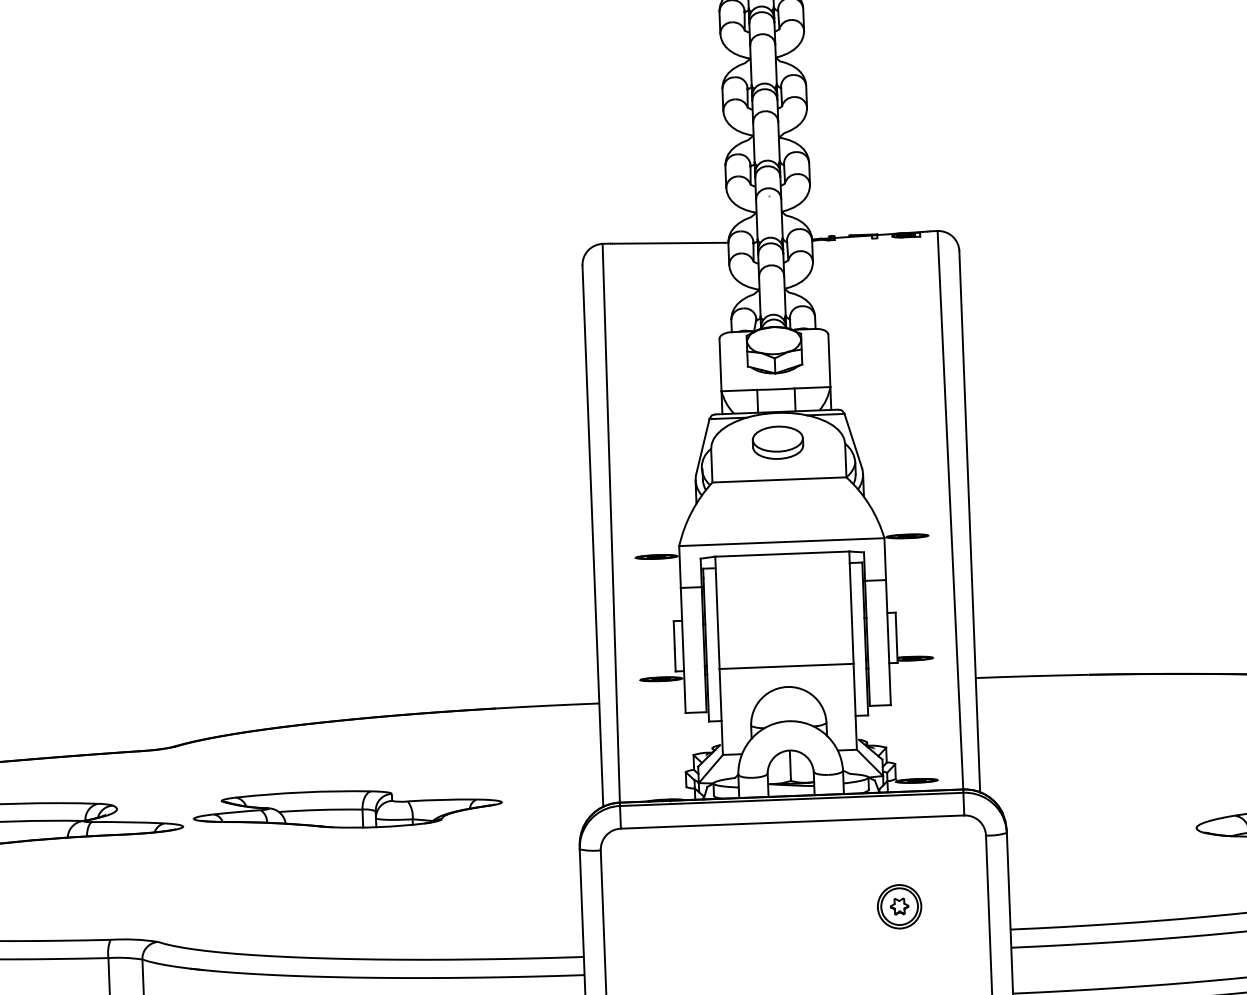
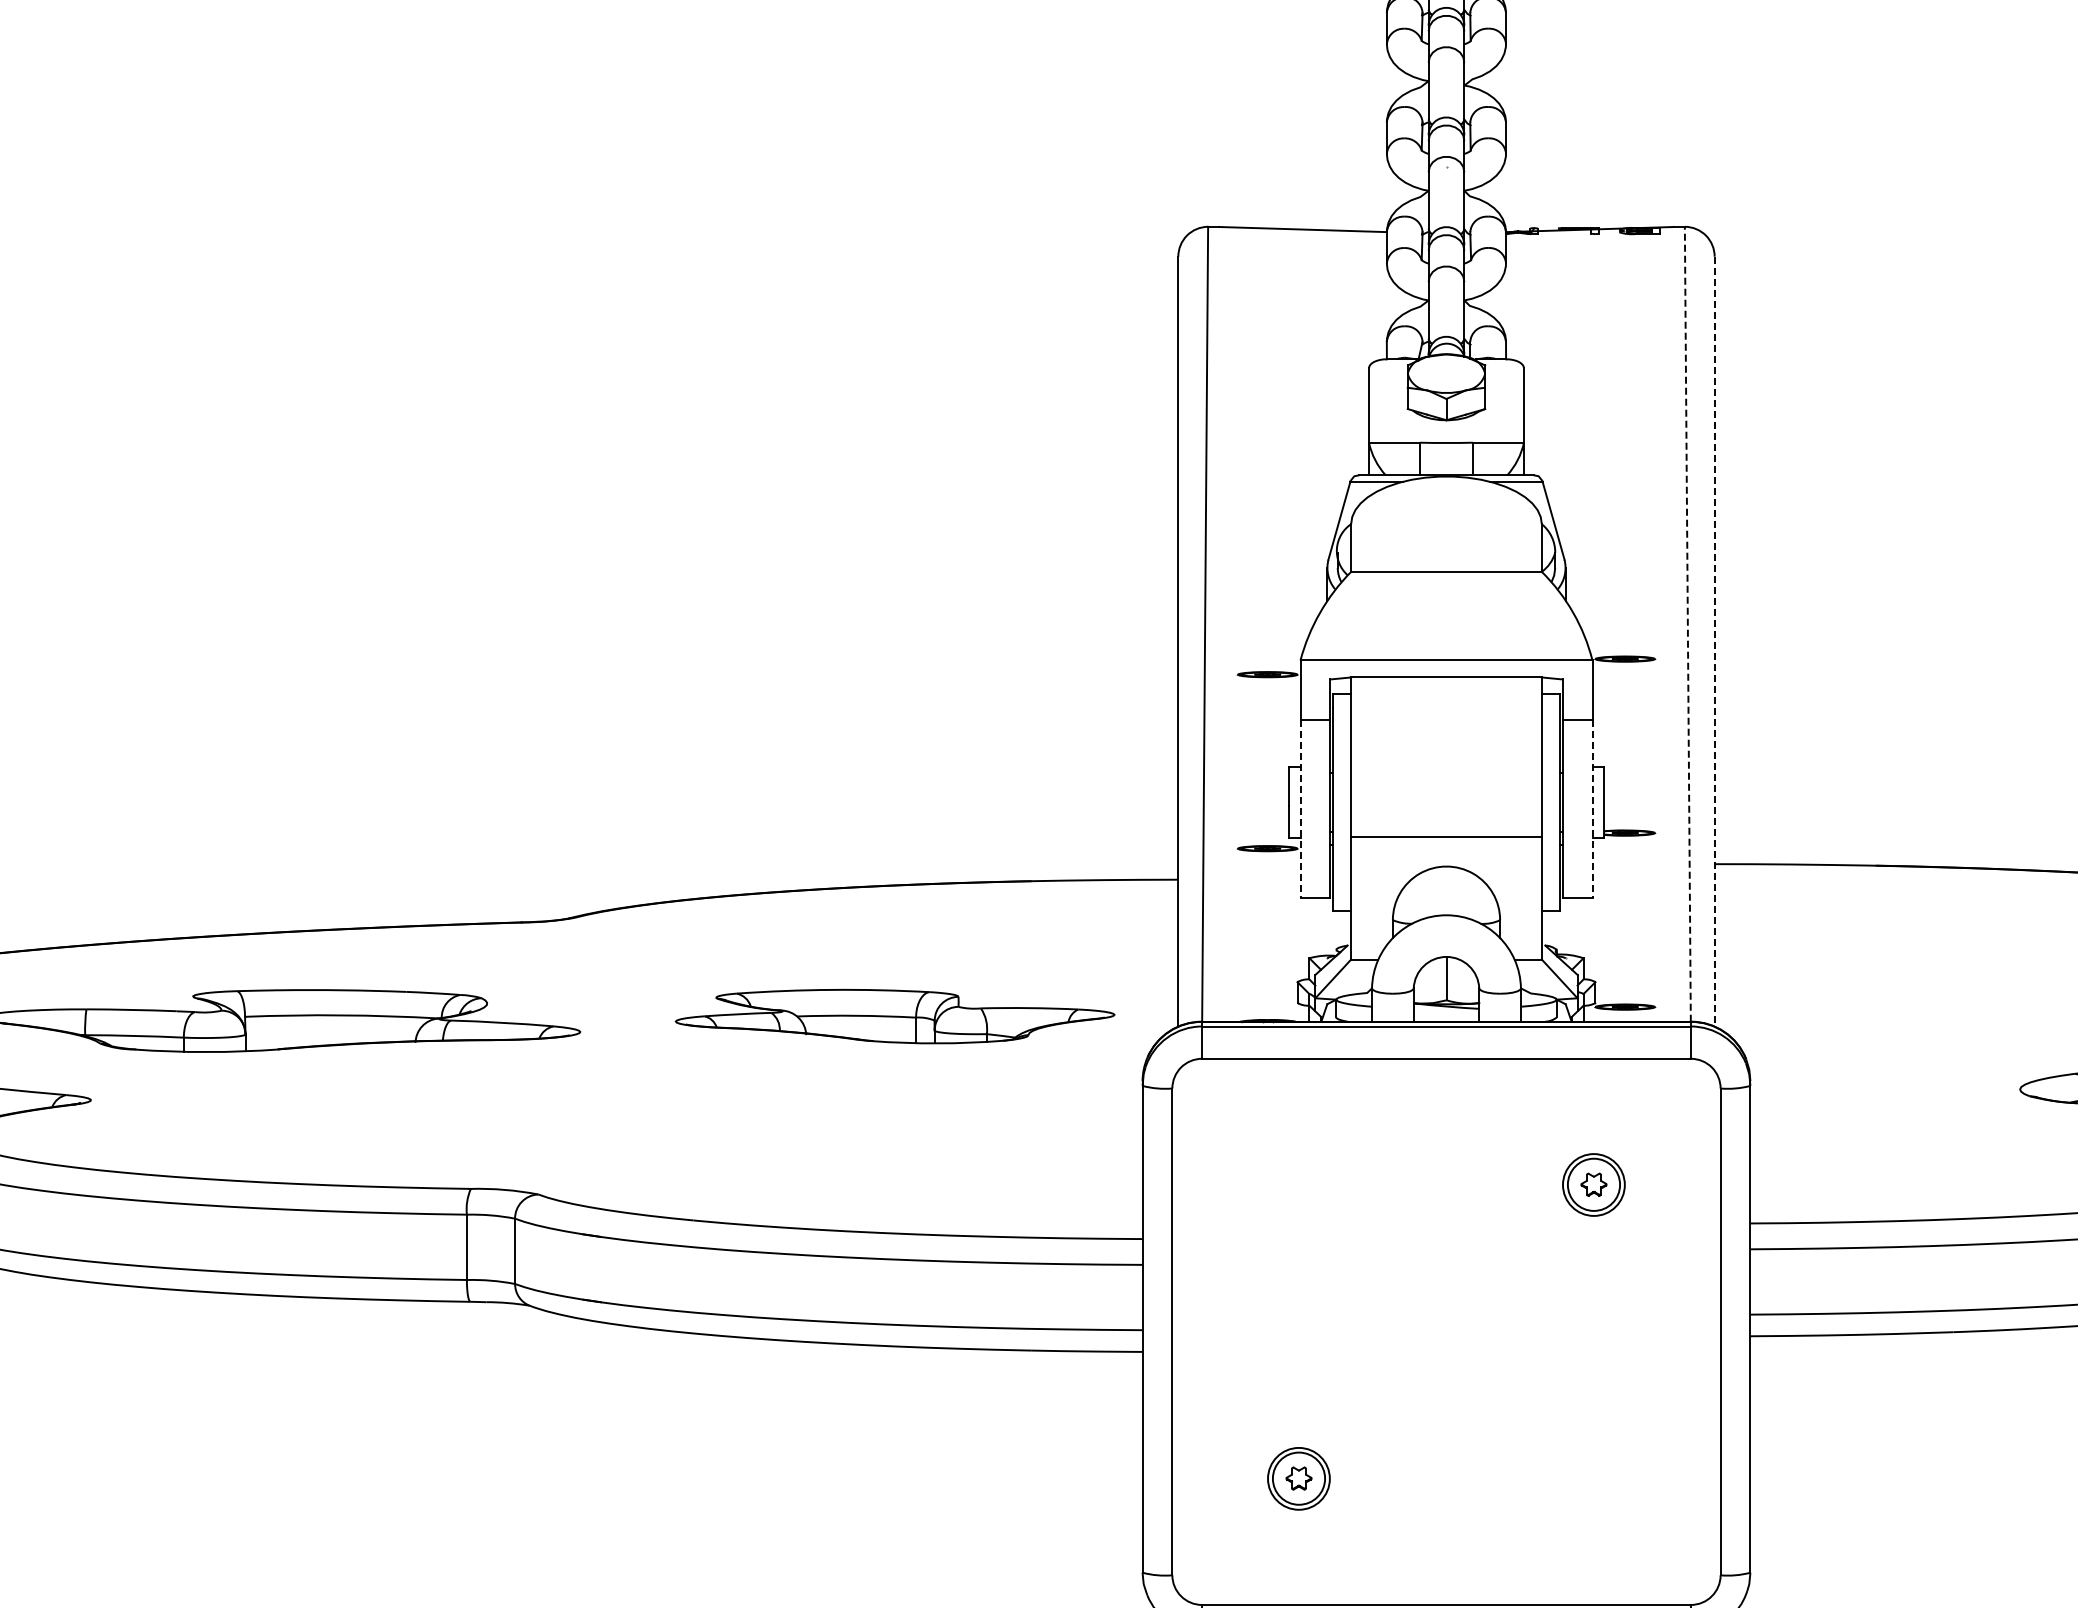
part: (778, 442) -> (1446, 518), removed
line: (950, 509) -> (1687, 623), solid -> dashed
line: (969, 522) -> (1714, 642), solid -> dashed
line: (888, 642) -> (1592, 808), solid -> dashed
line: (683, 650) -> (1300, 808), solid -> dashed
part: (347, 809) -> (894, 1016), moved

